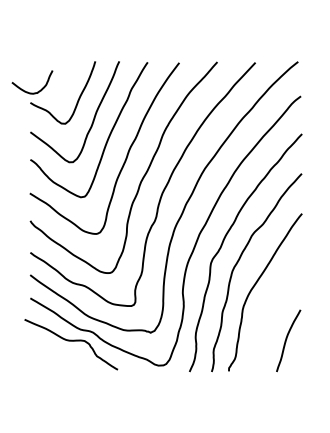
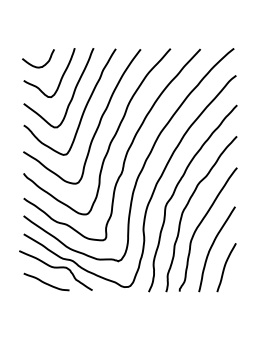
curve: (38, 89) -> (43, 64), moved
curve: (270, 315) -> (212, 247), added
curve: (59, 359) -> (46, 282), added

